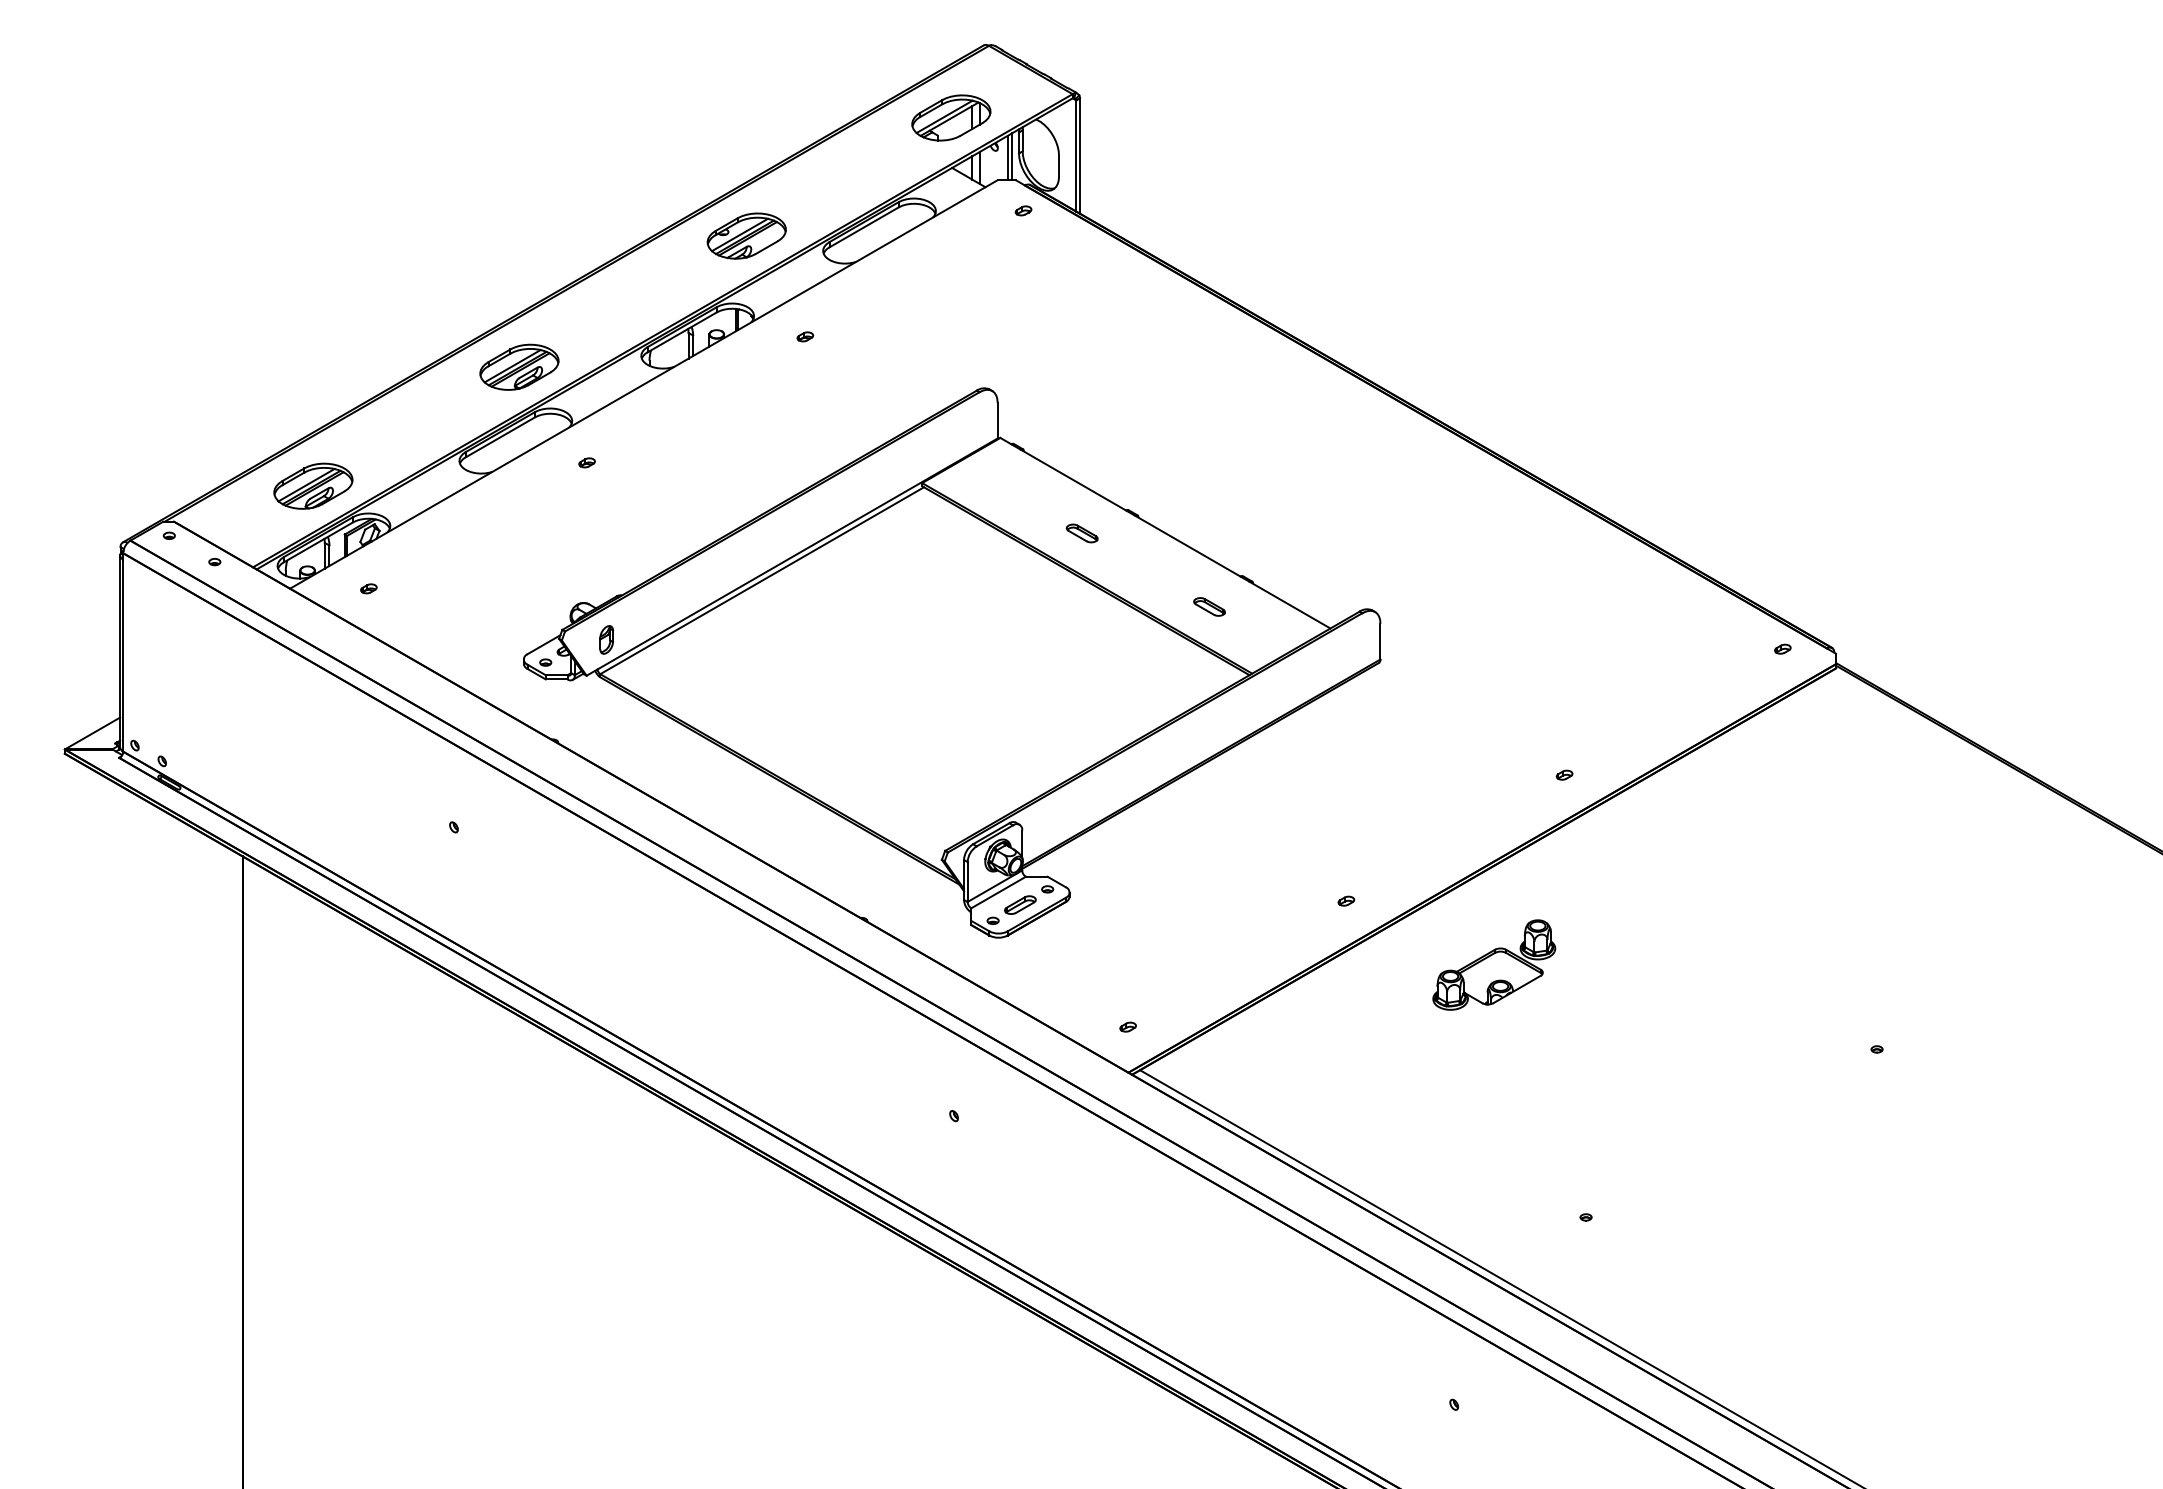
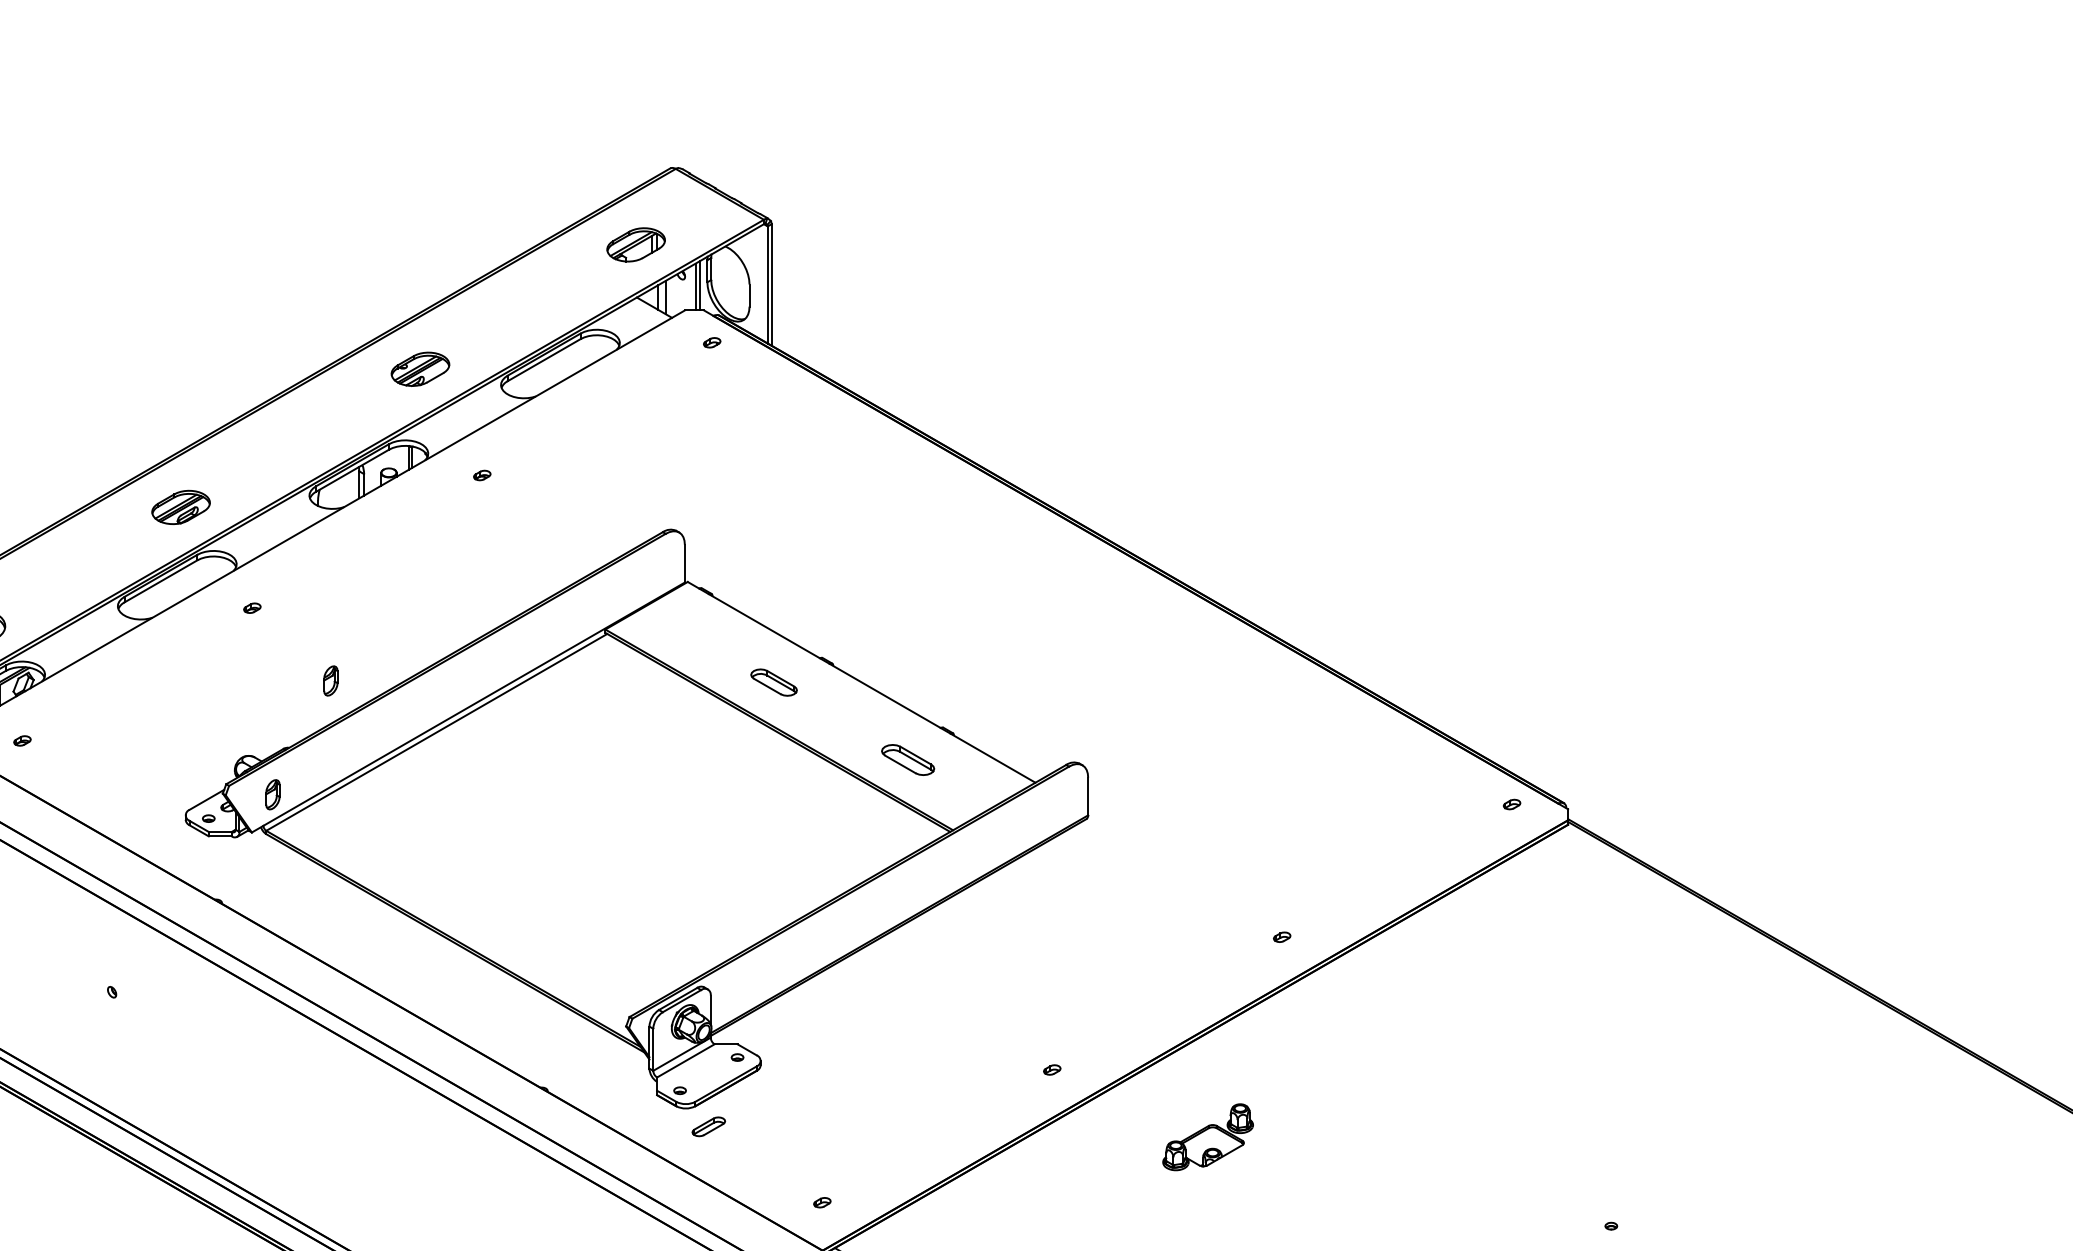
part: (951, 117) -> (636, 244), size x0.7
part: (746, 235) -> (420, 368), size x0.7
part: (519, 366) -> (181, 506), size x0.7
part: (661, 531) -> (330, 680), added
part: (1081, 533) -> (773, 682), size x1.4
part: (1209, 606) -> (908, 759), size x1.6
part: (1020, 904) -> (708, 1126), moved
part: (1494, 964) -> (1208, 1136), size x0.7

